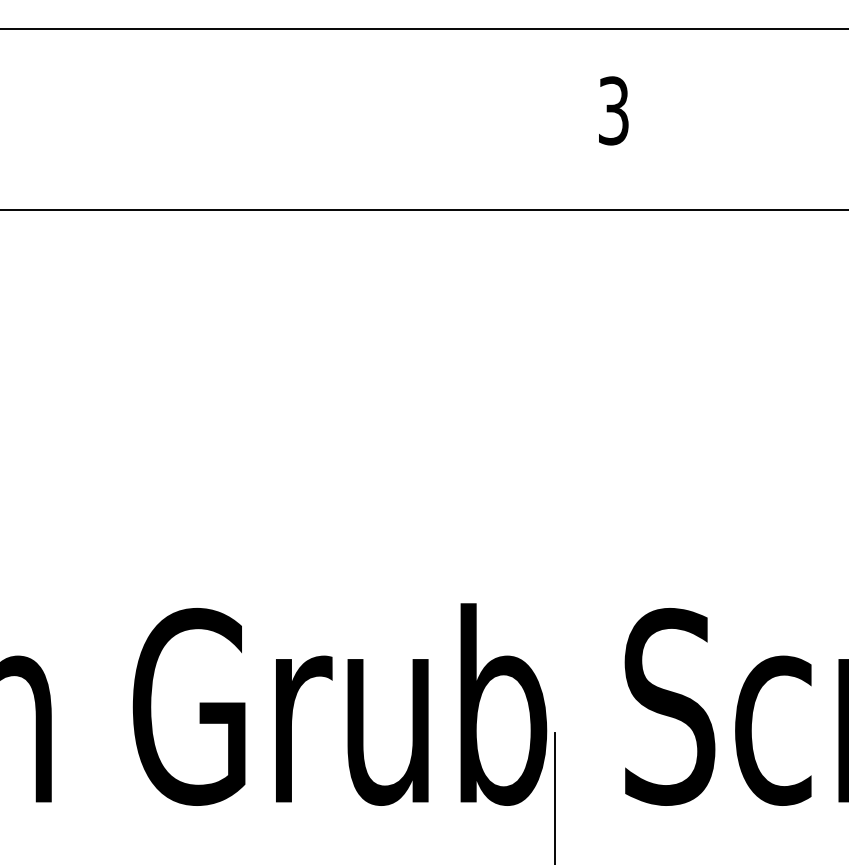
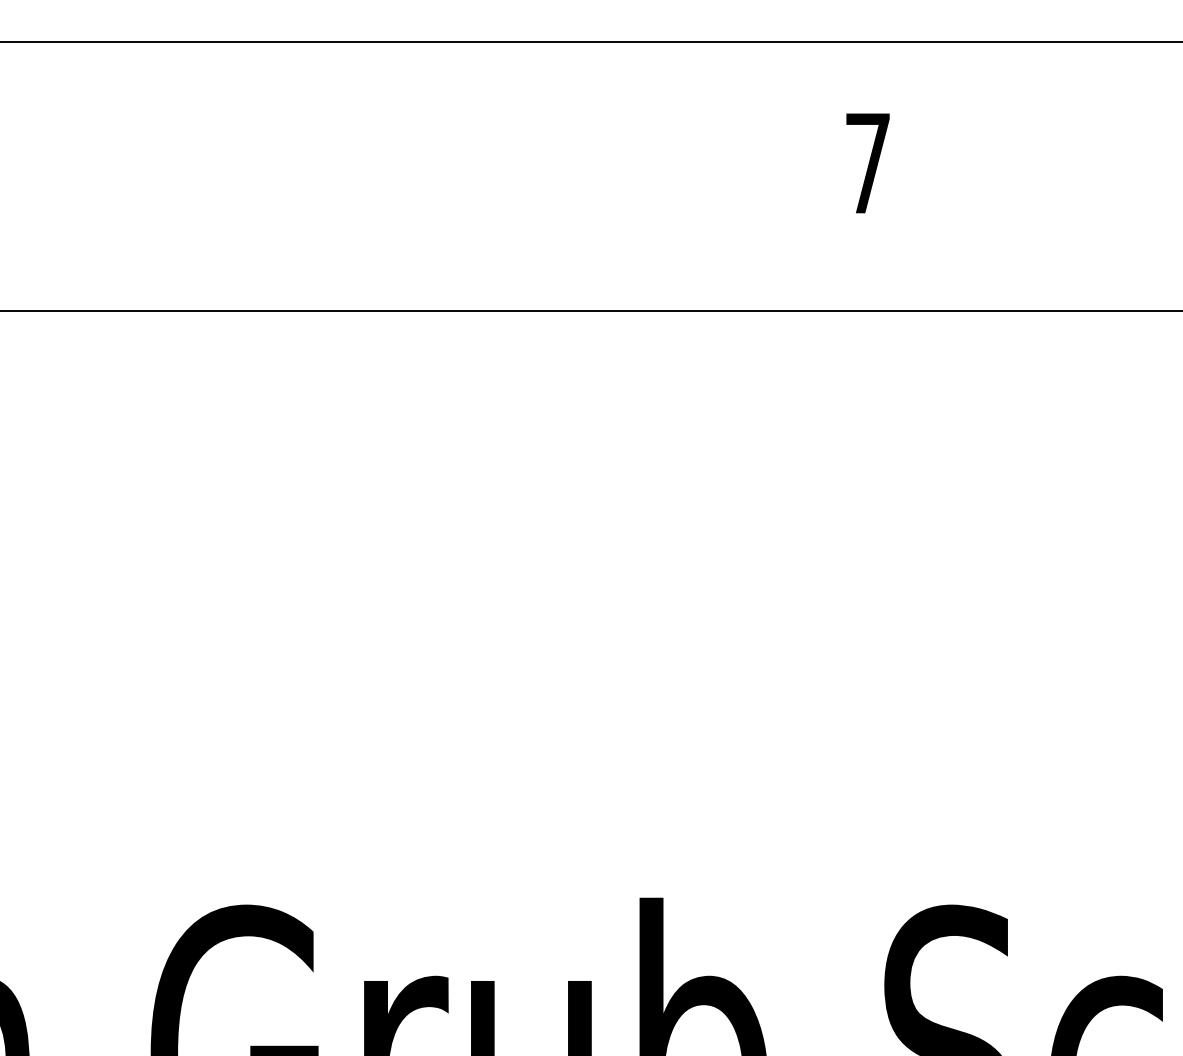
text: (613, 110) -> (867, 162), 3 -> 7

